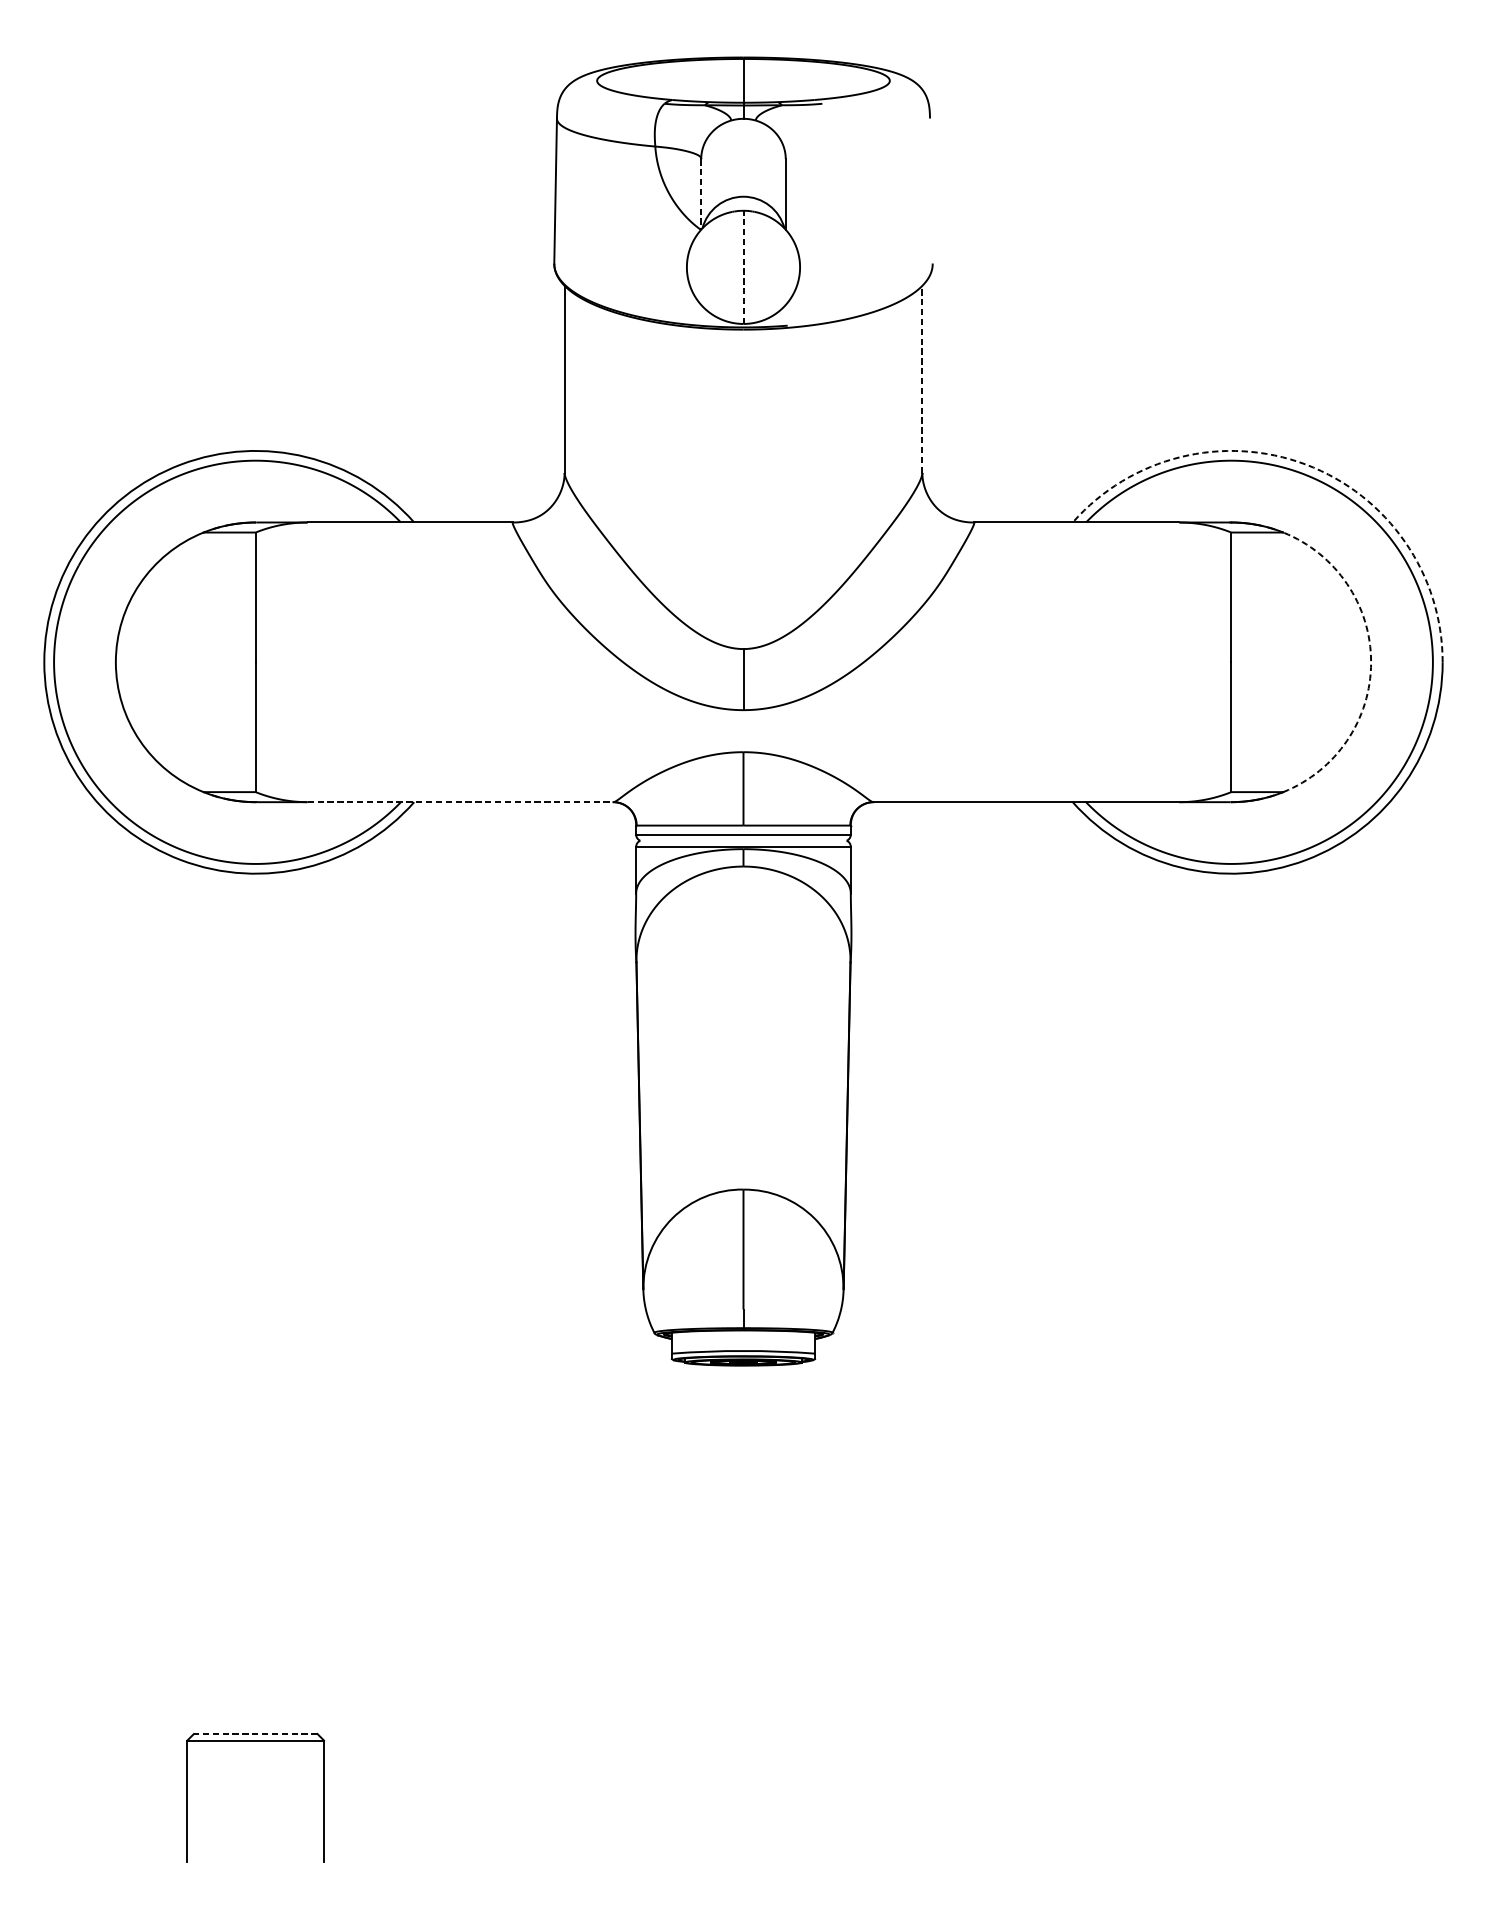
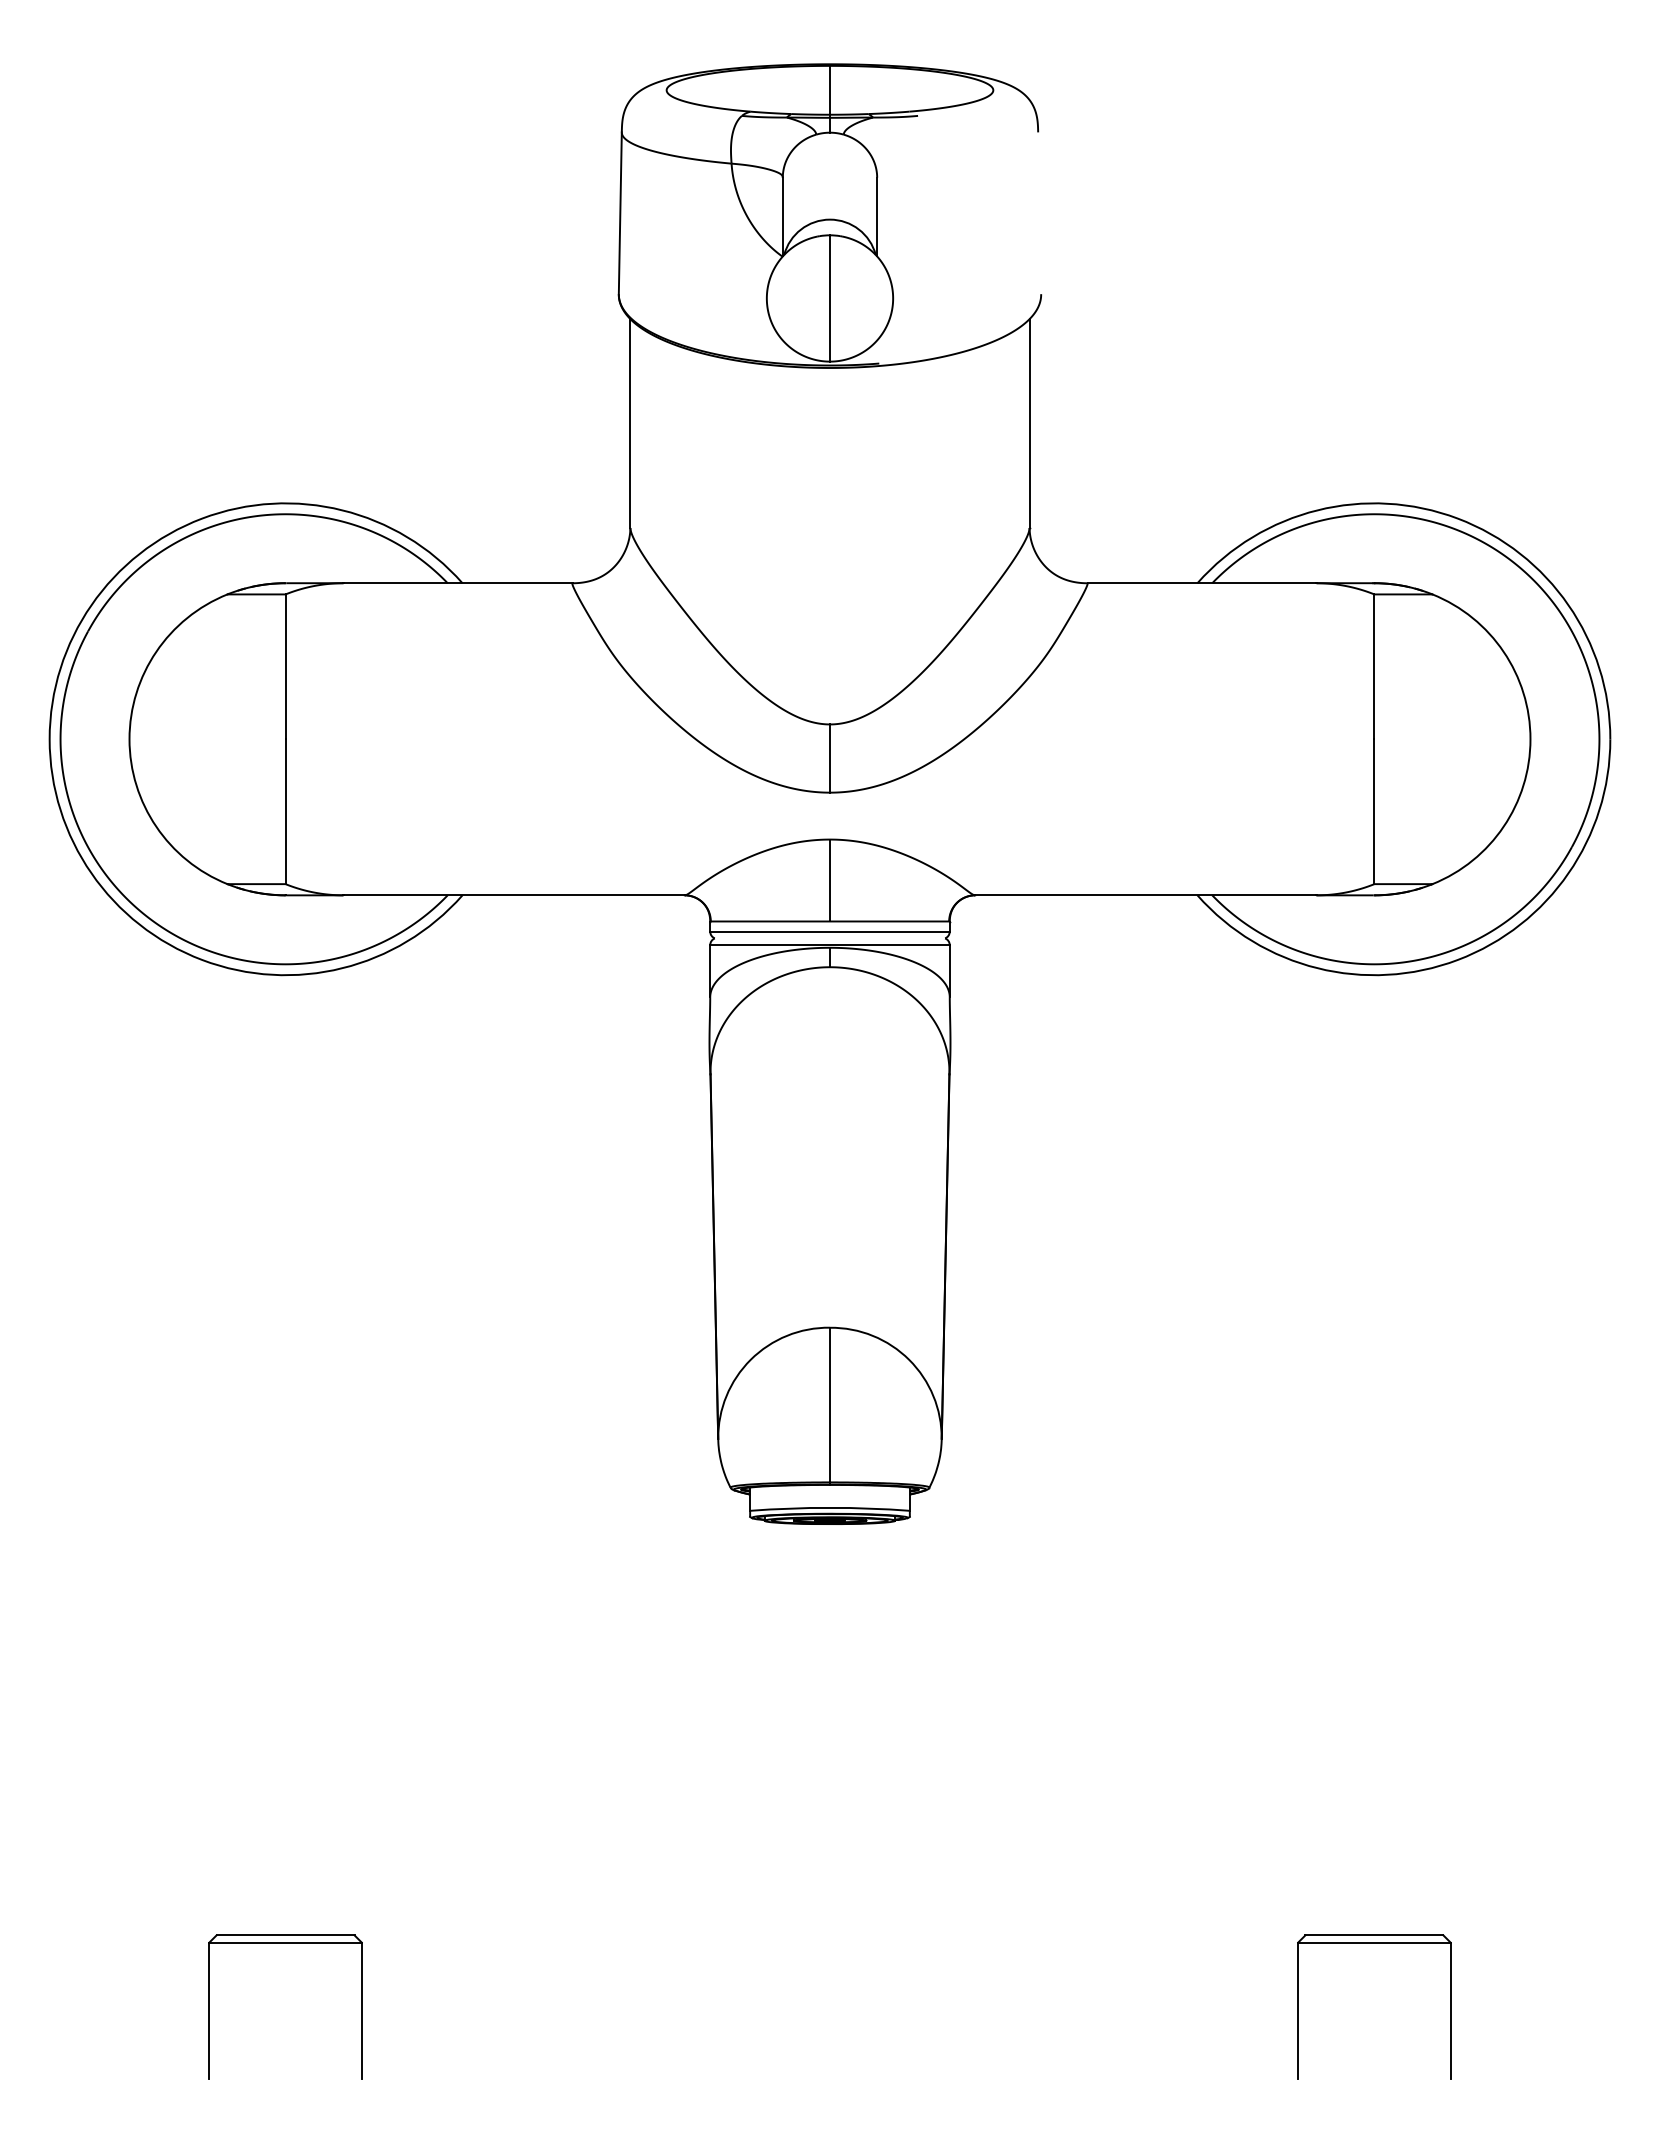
line: (700, 194) -> (782, 217), dashed -> solid
line: (743, 267) -> (830, 298), dashed -> solid
line: (922, 379) -> (1029, 423), dashed -> solid
arc: (1305, 464) -> (1457, 518), dashed -> solid
arc: (1371, 662) -> (1530, 739), dashed -> solid
line: (460, 802) -> (514, 895), dashed -> solid
line: (255, 1734) -> (285, 1935), dashed -> solid
part: (1231, 1741) -> (1374, 1943), added

